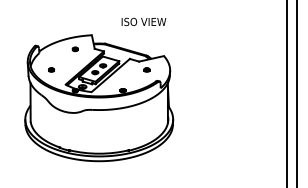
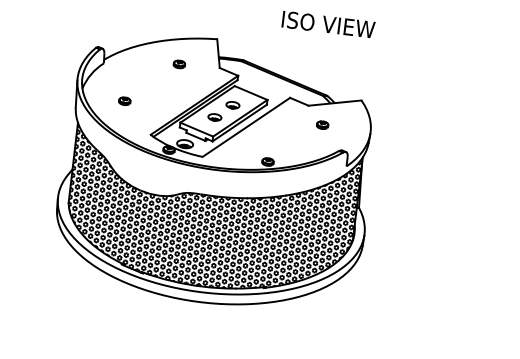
hatch: (98, 118) -> (210, 213), added

